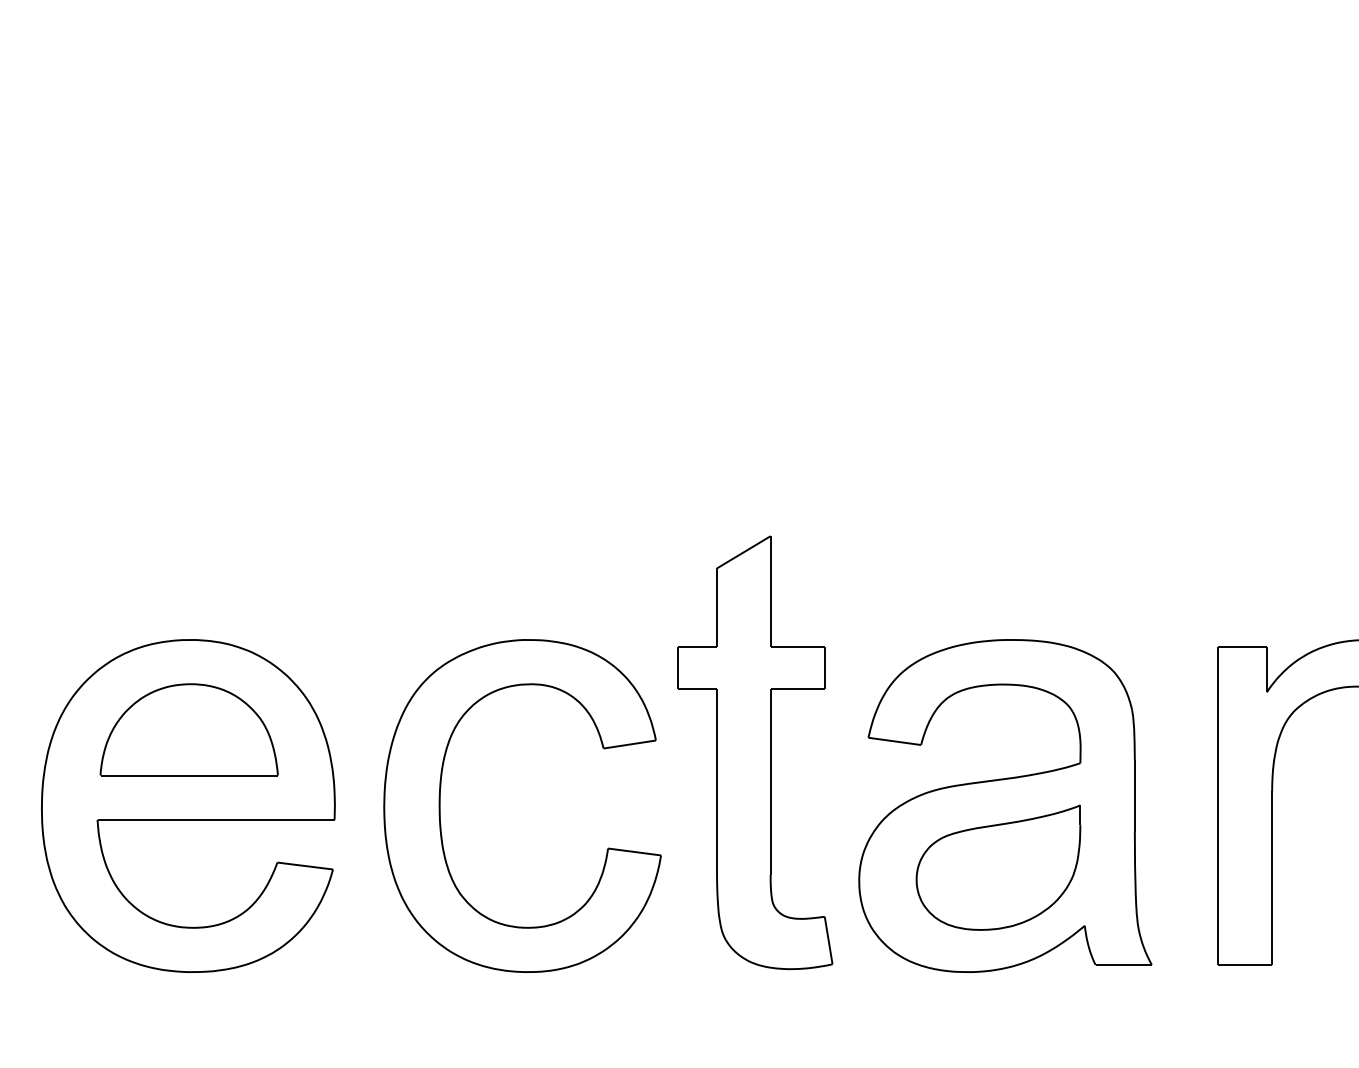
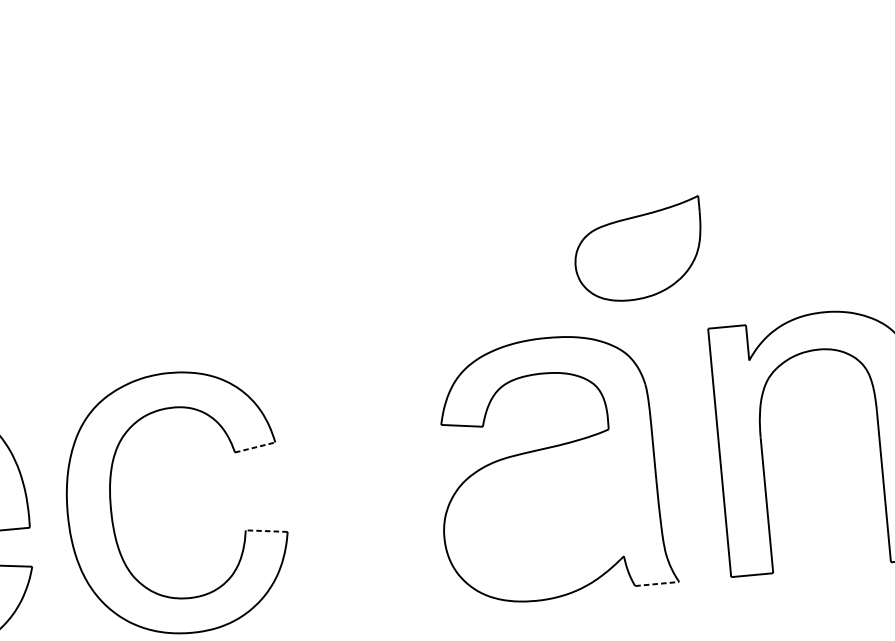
line: (630, 744) -> (255, 447), solid -> dashed
part: (755, 752) -> (354, 444), removed
line: (634, 851) -> (266, 530), solid -> dashed
part: (998, 867) -> (638, 250), moved
line: (1124, 964) -> (657, 583), solid -> dashed

